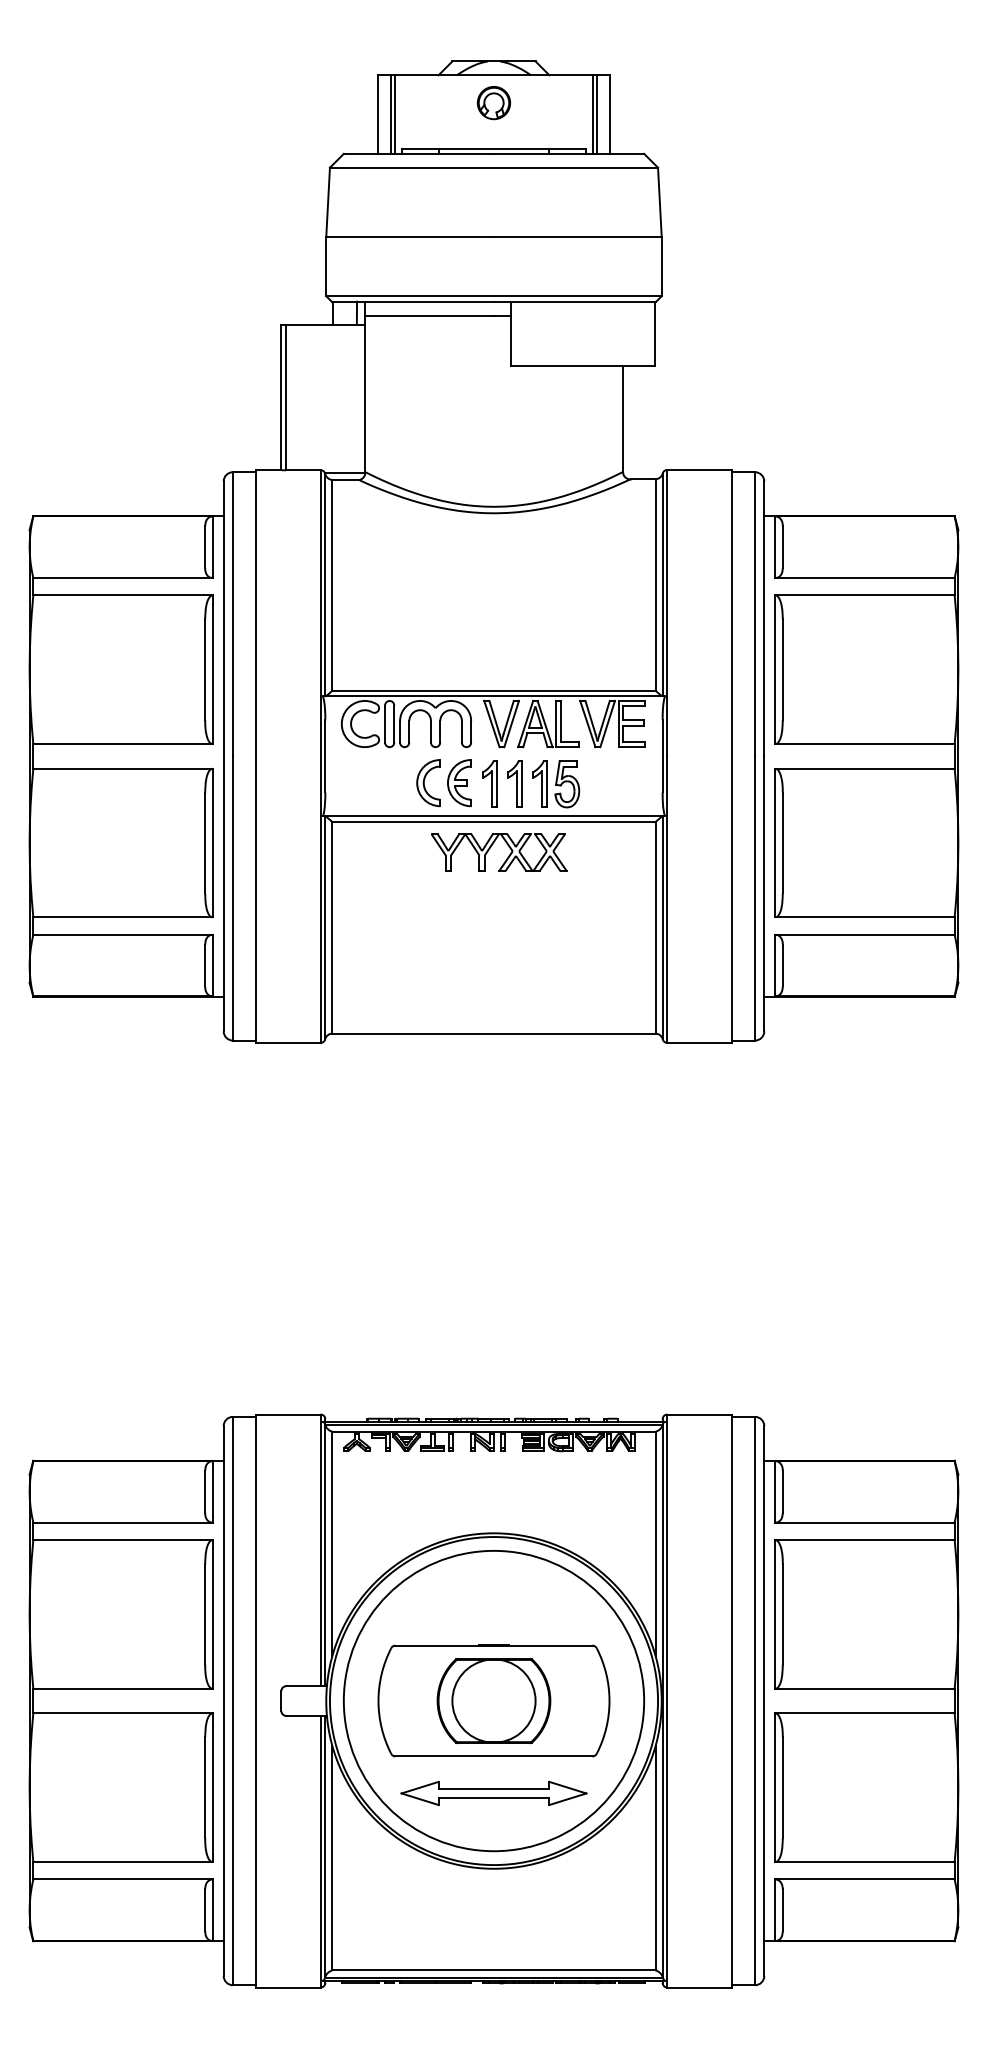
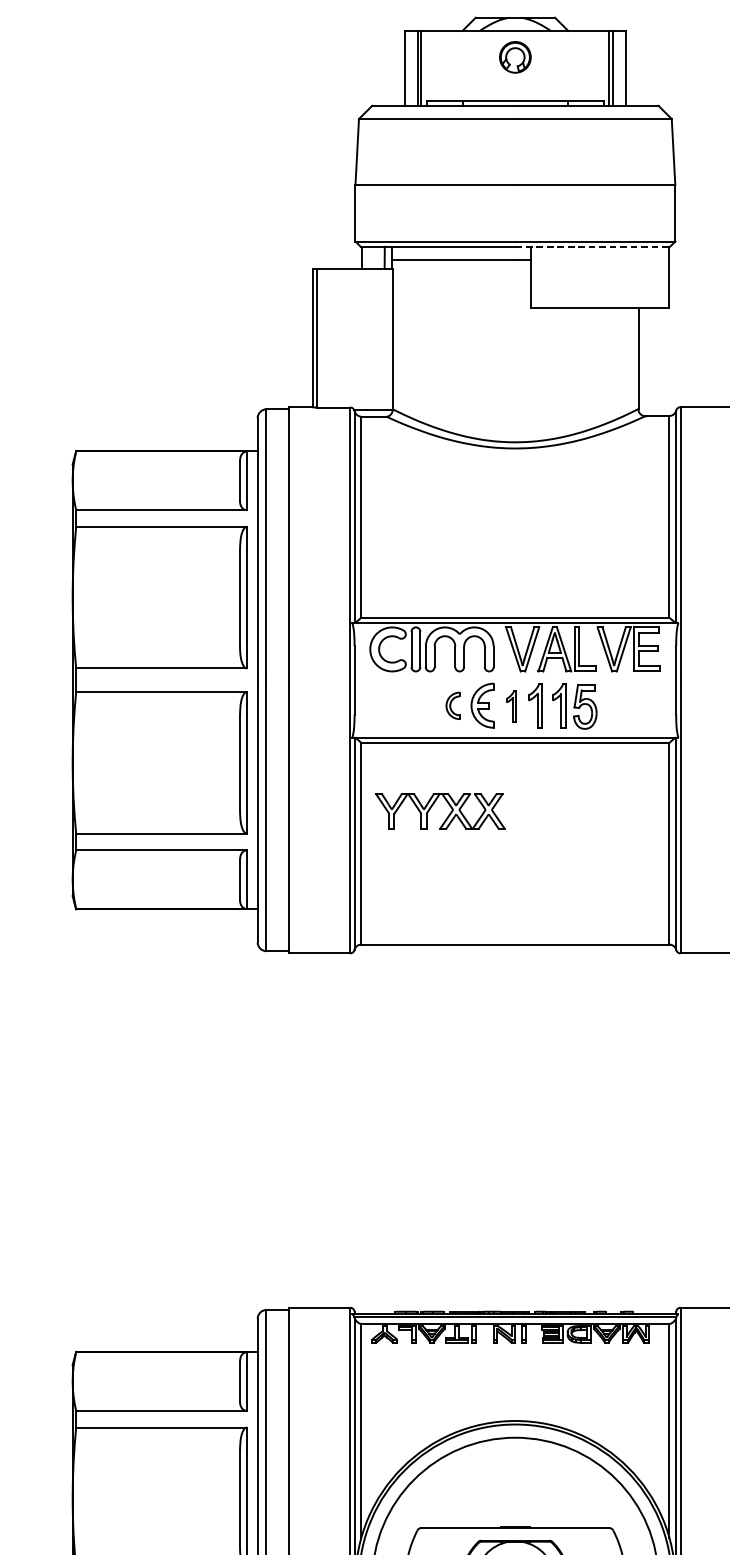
line: (575, 301) -> (593, 246), solid -> dashed
part: (428, 783) -> (452, 706), size x0.6
part: (489, 783) -> (511, 706), size x0.7
part: (506, 858) -> (447, 816), moved

